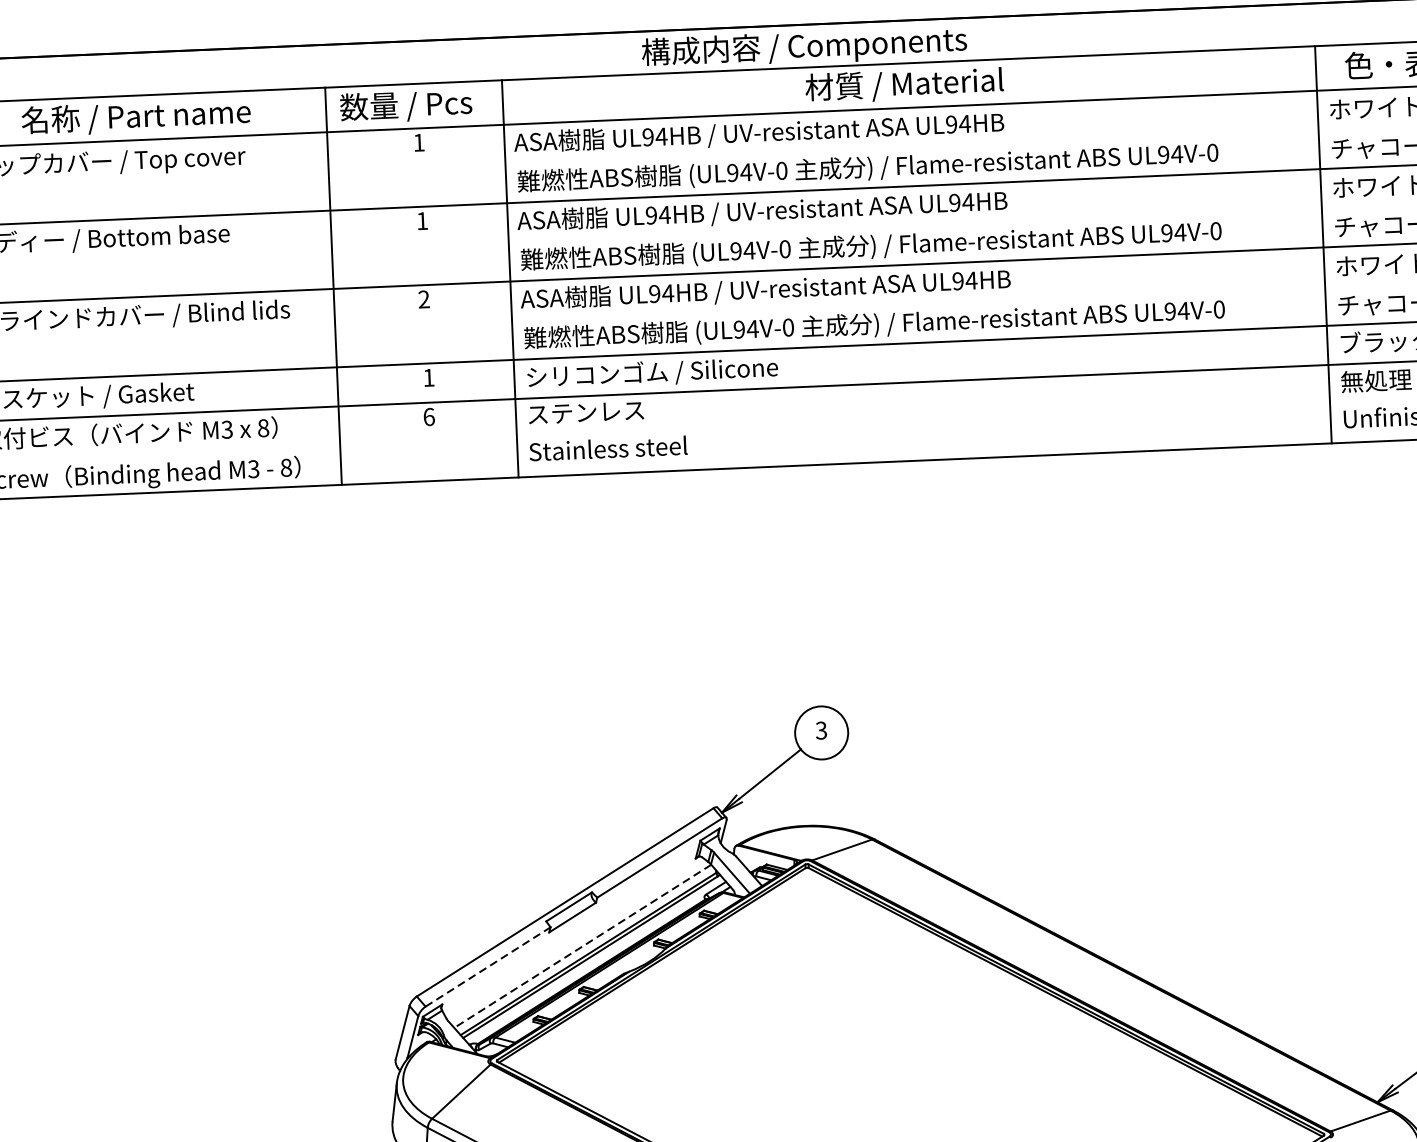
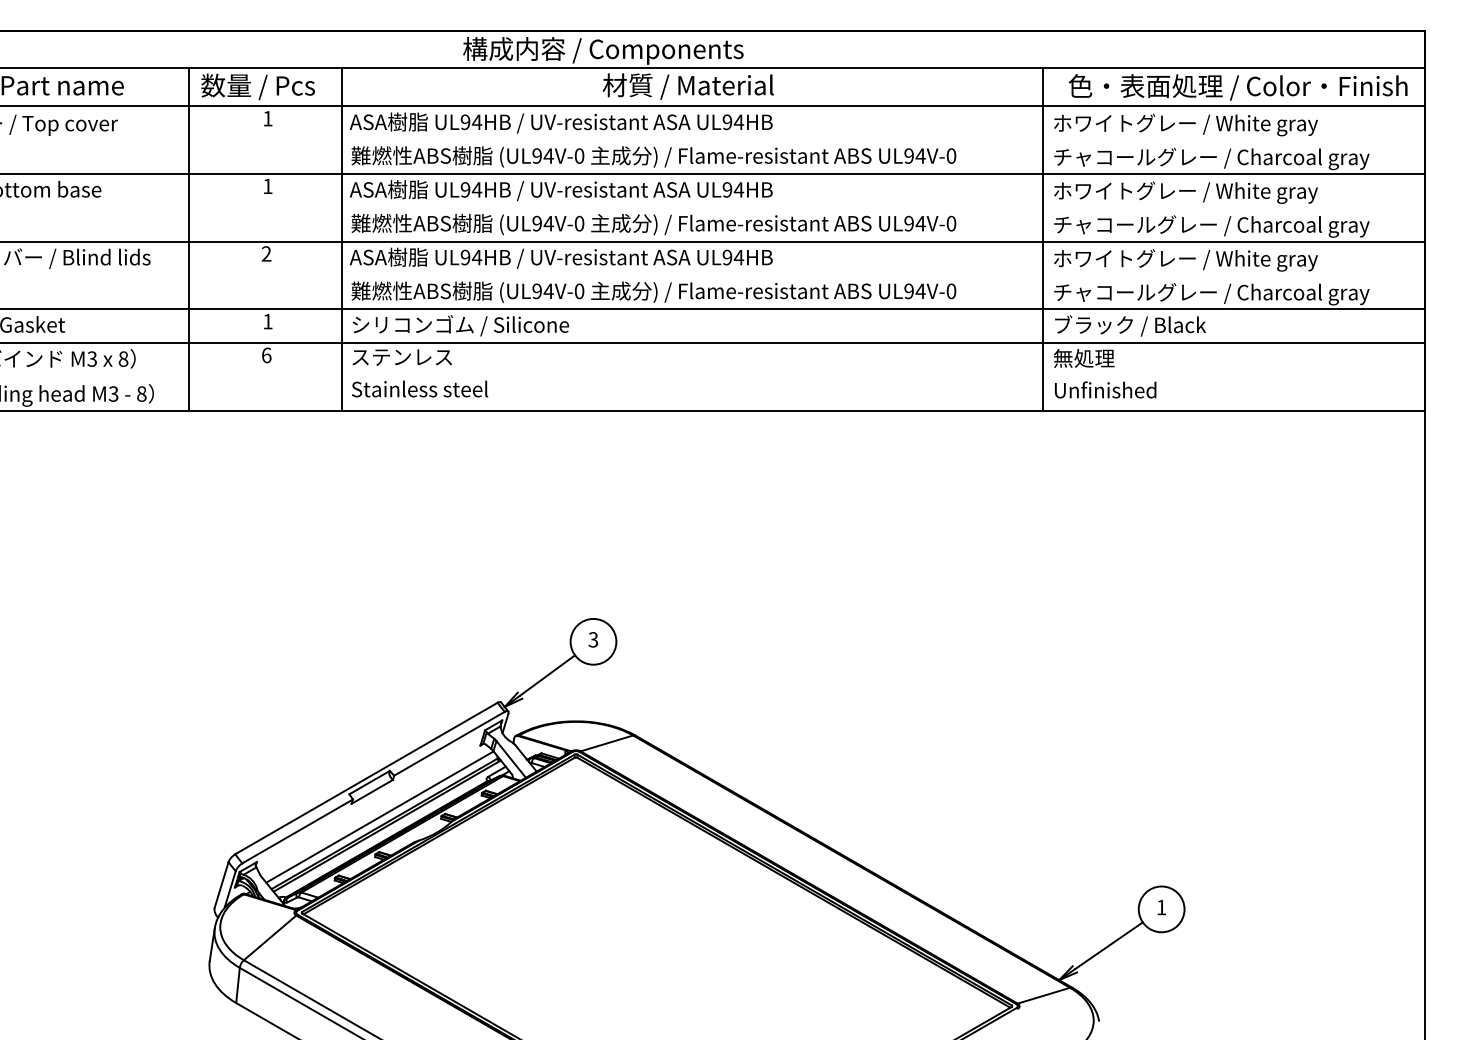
line: (582, 946) -> (379, 817), dashed -> solid
line: (487, 967) -> (297, 831), dashed -> solid

